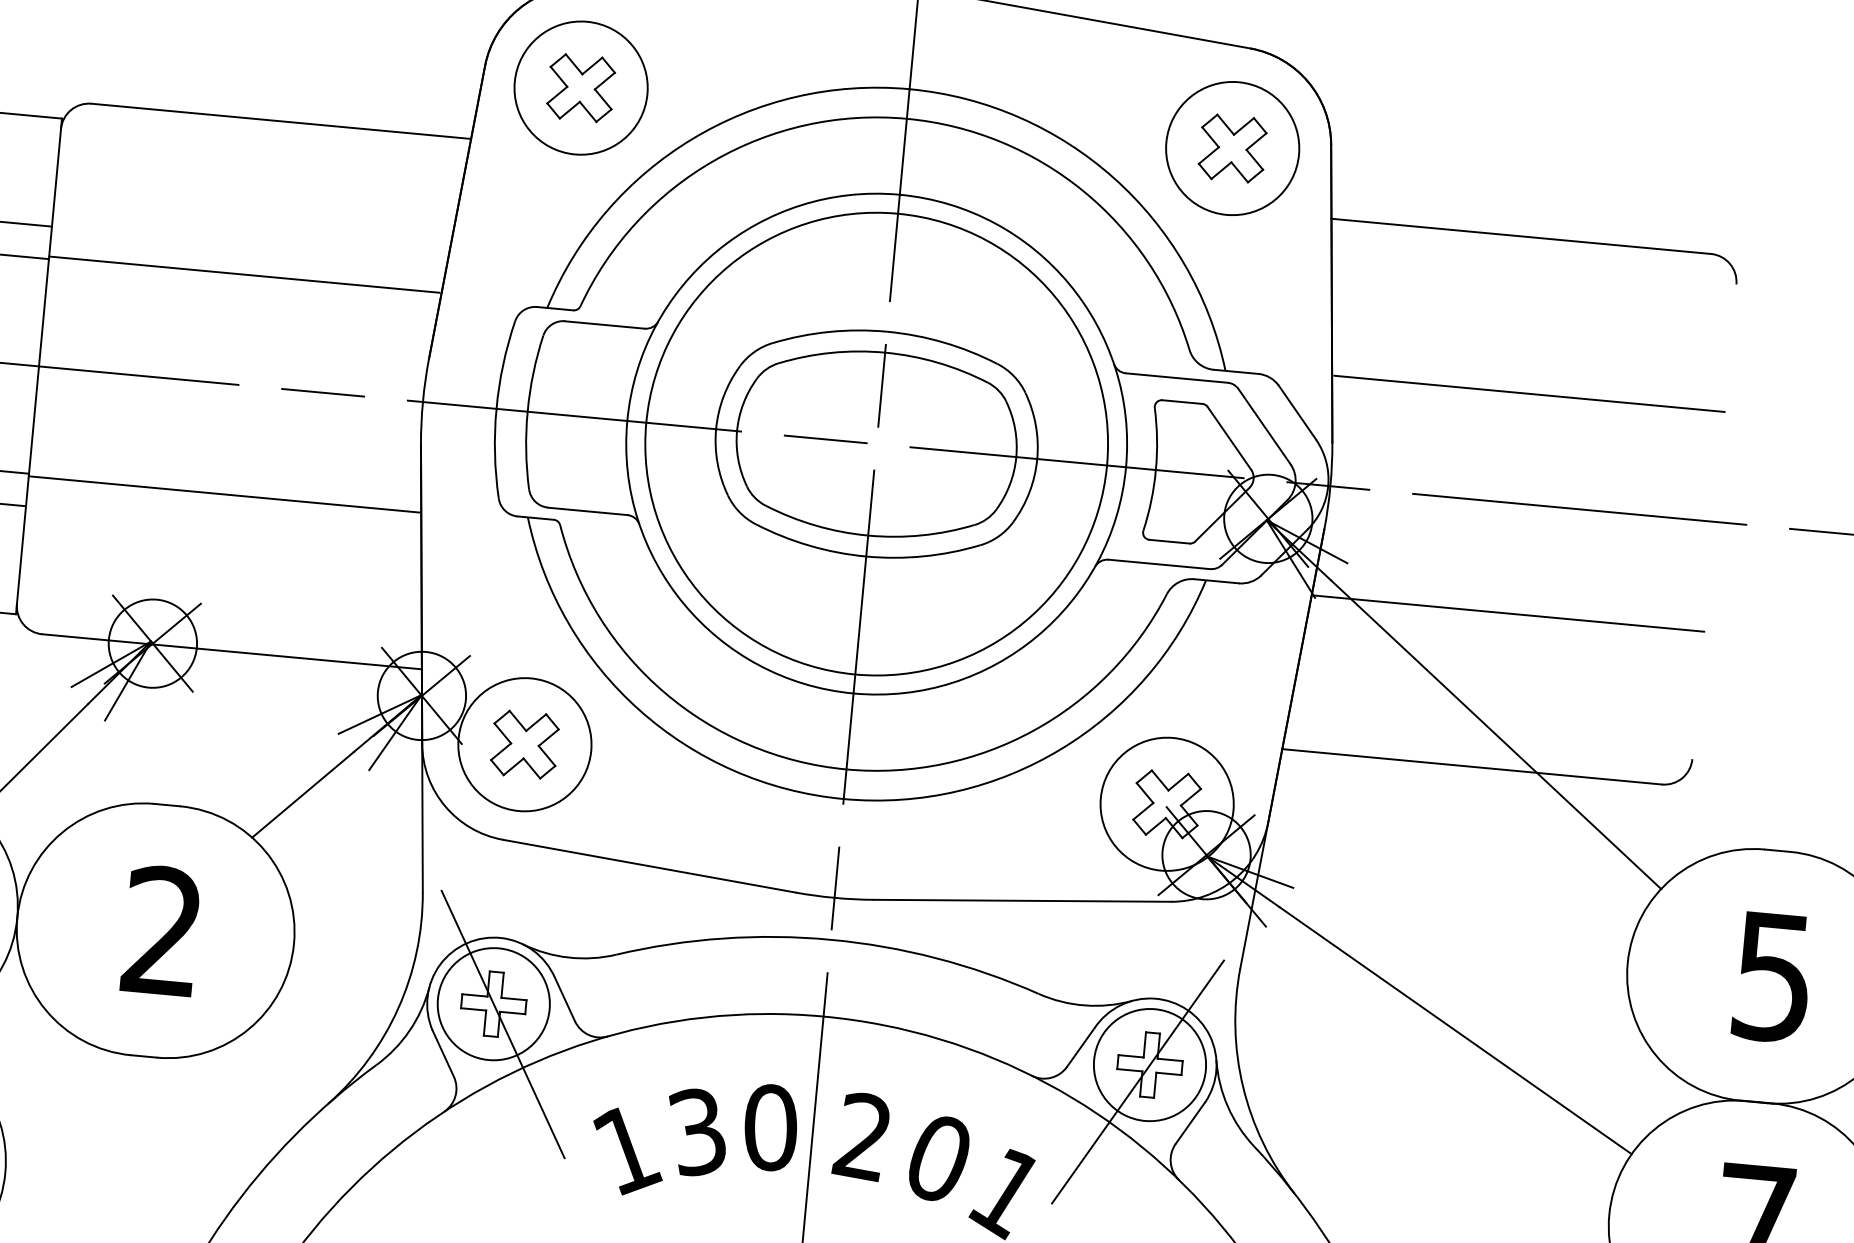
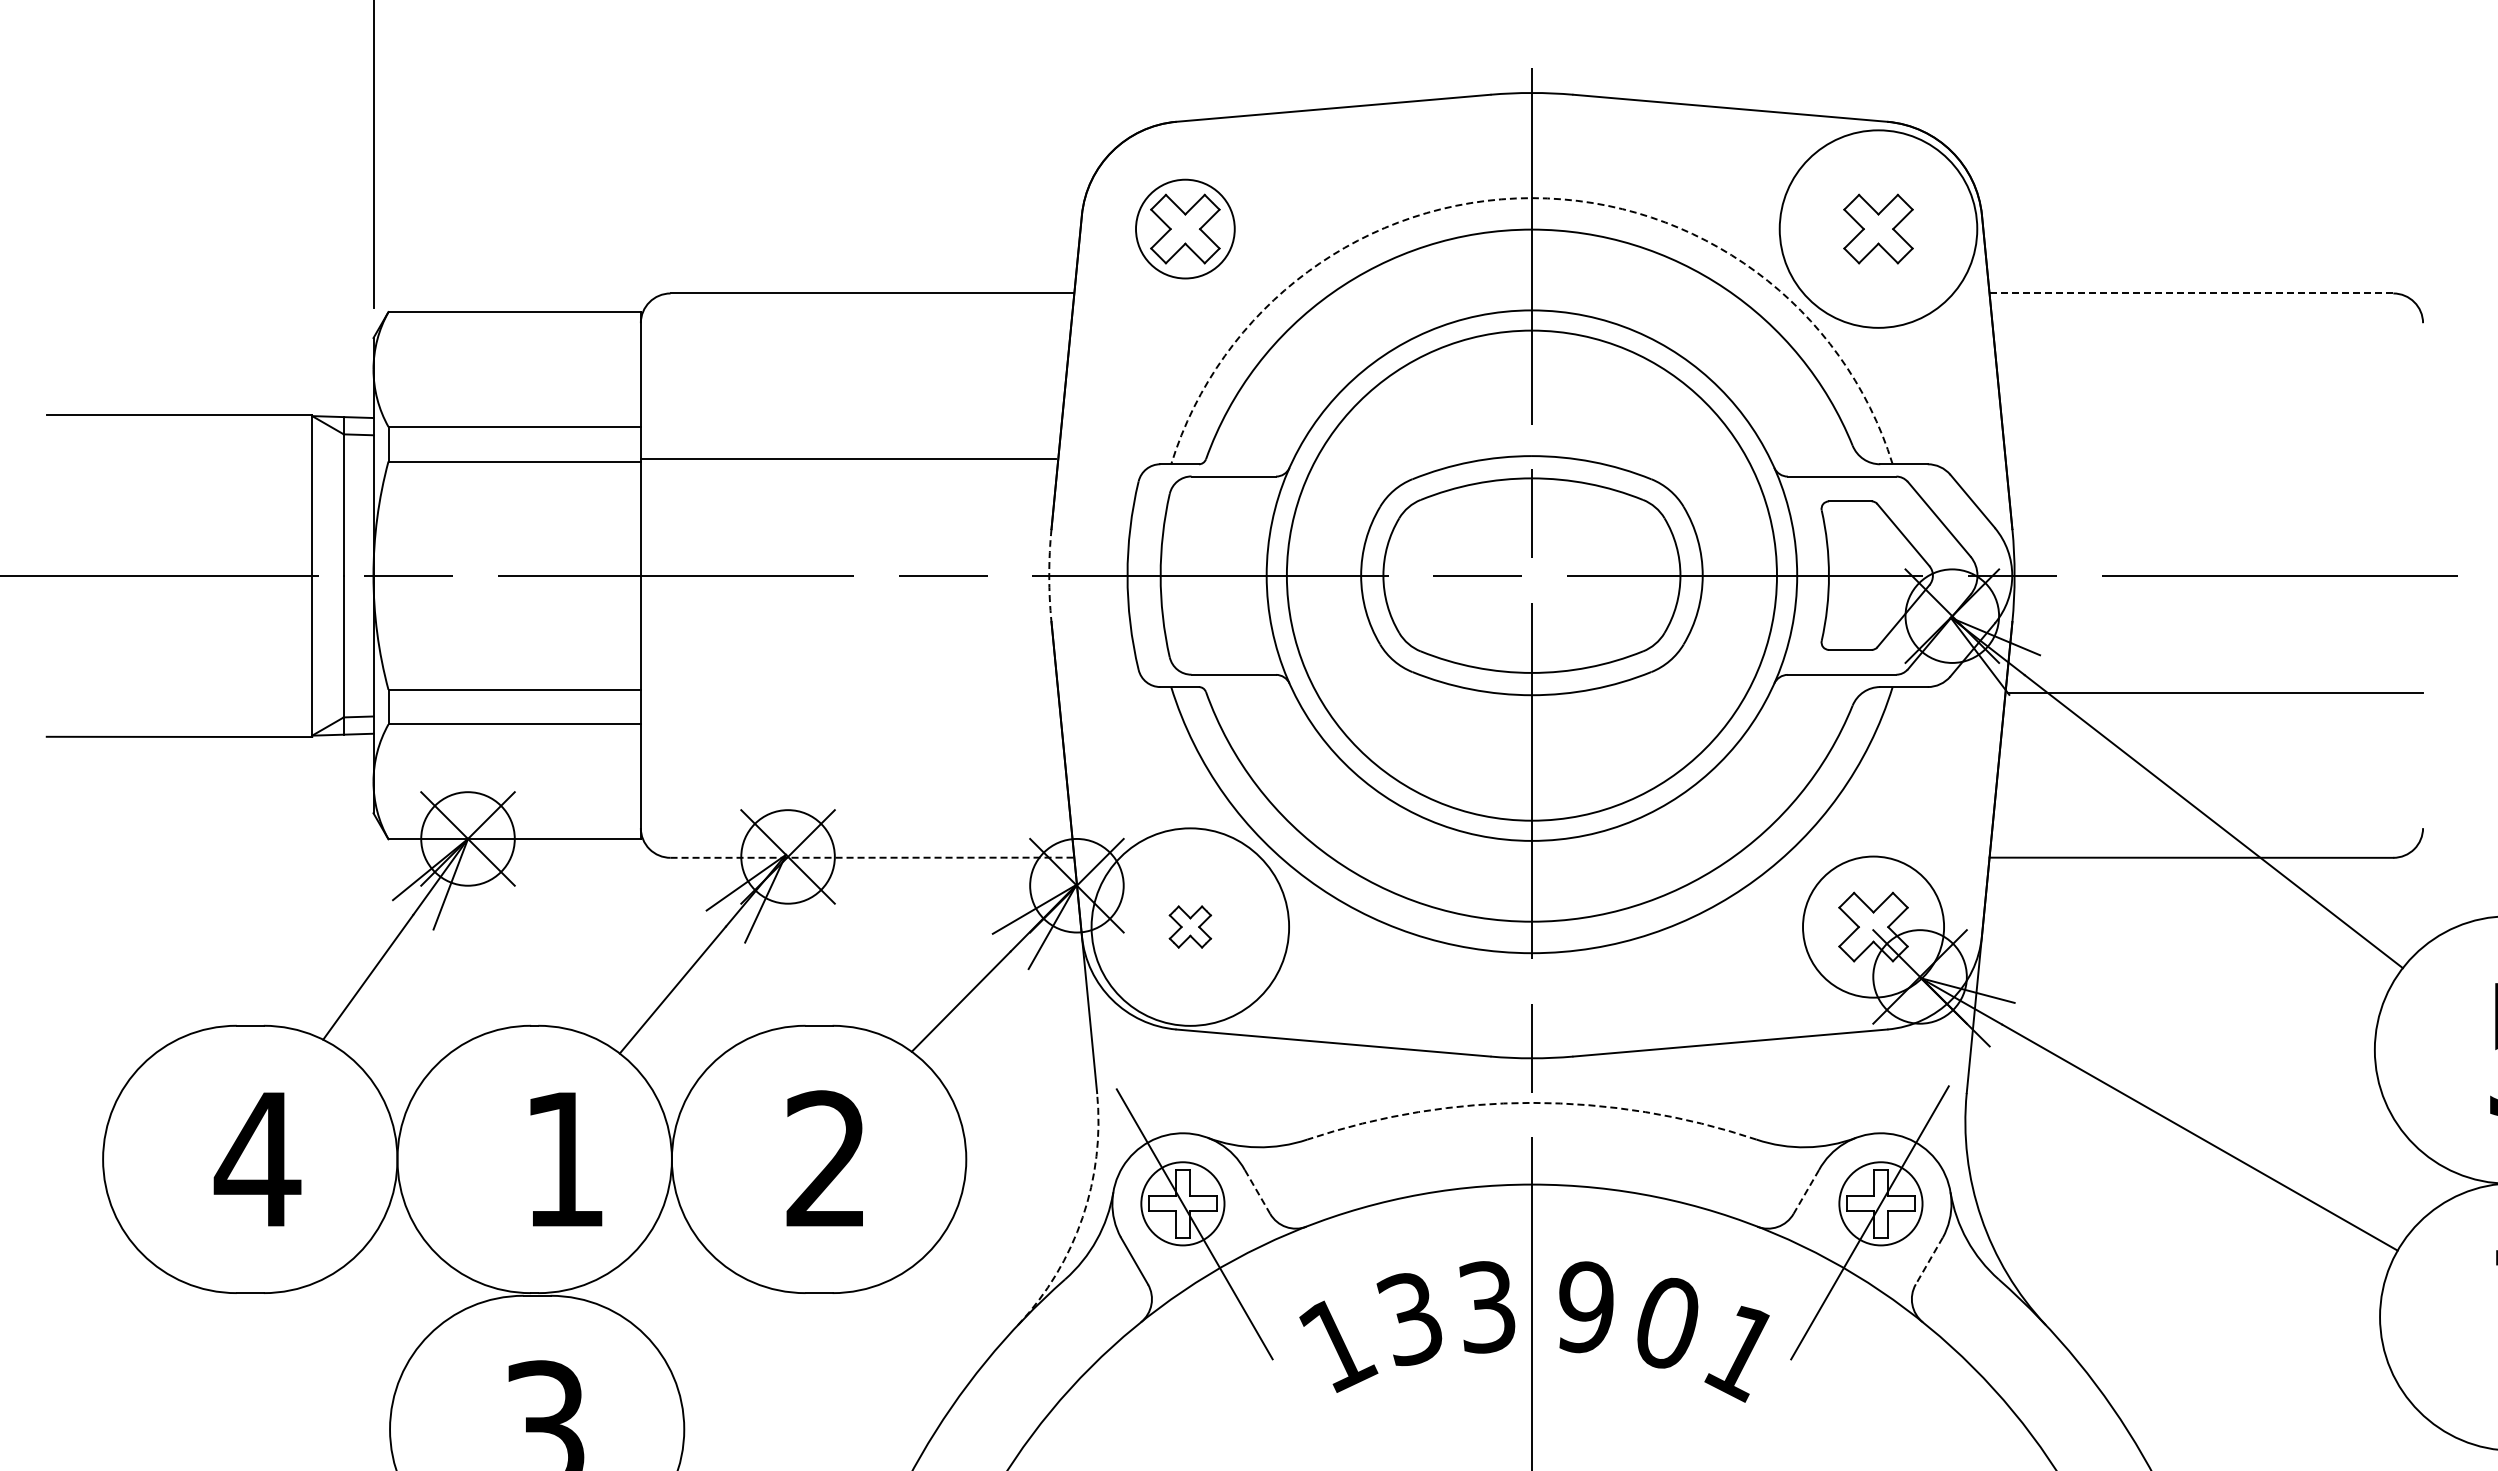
circle: (580, 87) -> (1184, 228), size x0.7
arc: (909, 89) -> (1531, 198), solid -> dashed
circle: (1232, 147) -> (1878, 228), size x1.4
line: (1521, 236) -> (2191, 293), solid -> dashed
line: (1529, 393) -> (2215, 458), removed
arc: (423, 401) -> (1049, 575), solid -> dashed
line: (223, 494) -> (847, 692), removed
line: (232, 651) -> (872, 857), solid -> dashed
circle: (524, 744) -> (1189, 926), size x1.4
part: (525, 744) -> (1190, 926), size x0.6
arc: (830, 939) -> (1531, 1102), solid -> dashed
line: (564, 1000) -> (1257, 1192), solid -> dashed
circle: (493, 1003) -> (1182, 1203), size x0.7
arc: (398, 1008) -> (1082, 1217), solid -> dashed
line: (1080, 1047) -> (1806, 1192), solid -> dashed
circle: (1149, 1064) -> (1880, 1203), size x0.7
line: (1190, 1123) -> (1929, 1261), solid -> dashed
text: (771, 1128) -> (1487, 1307), 0 -> 3
text: (862, 1136) -> (1584, 1307), 2 -> 9

